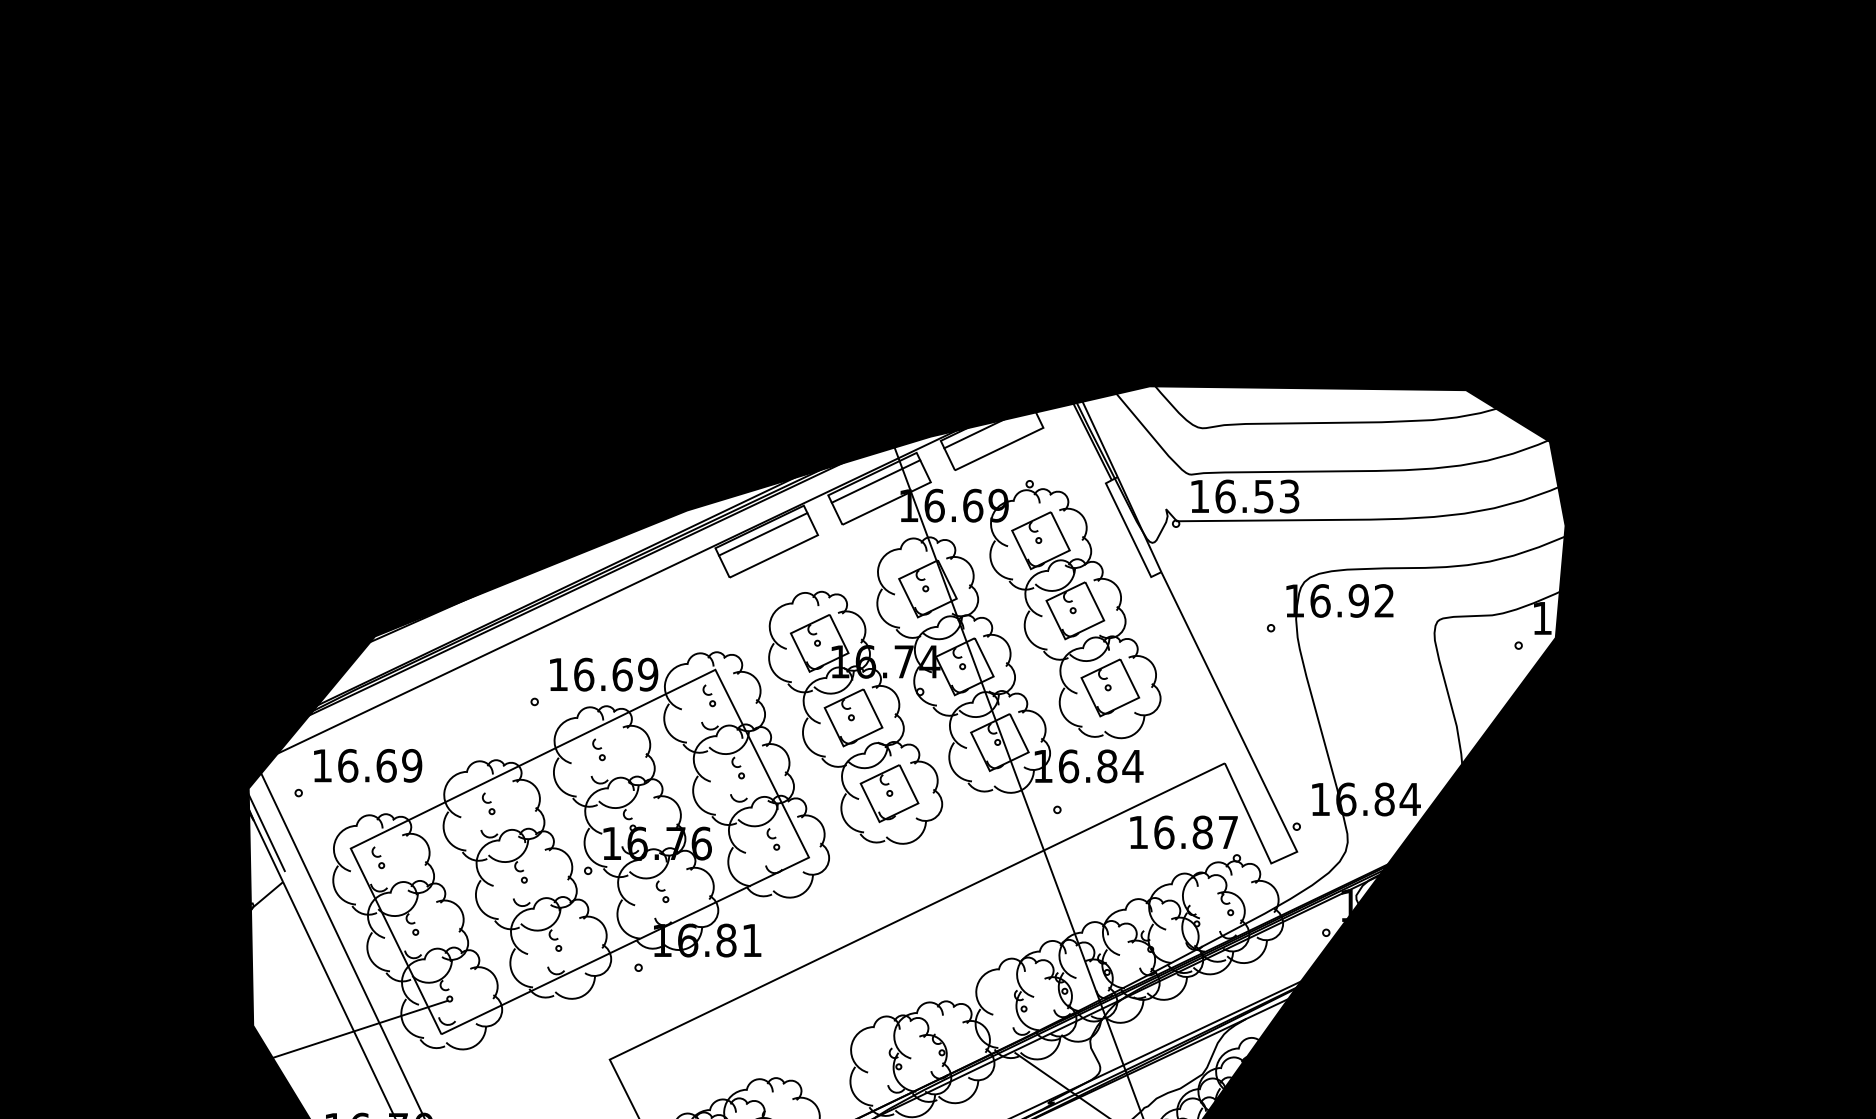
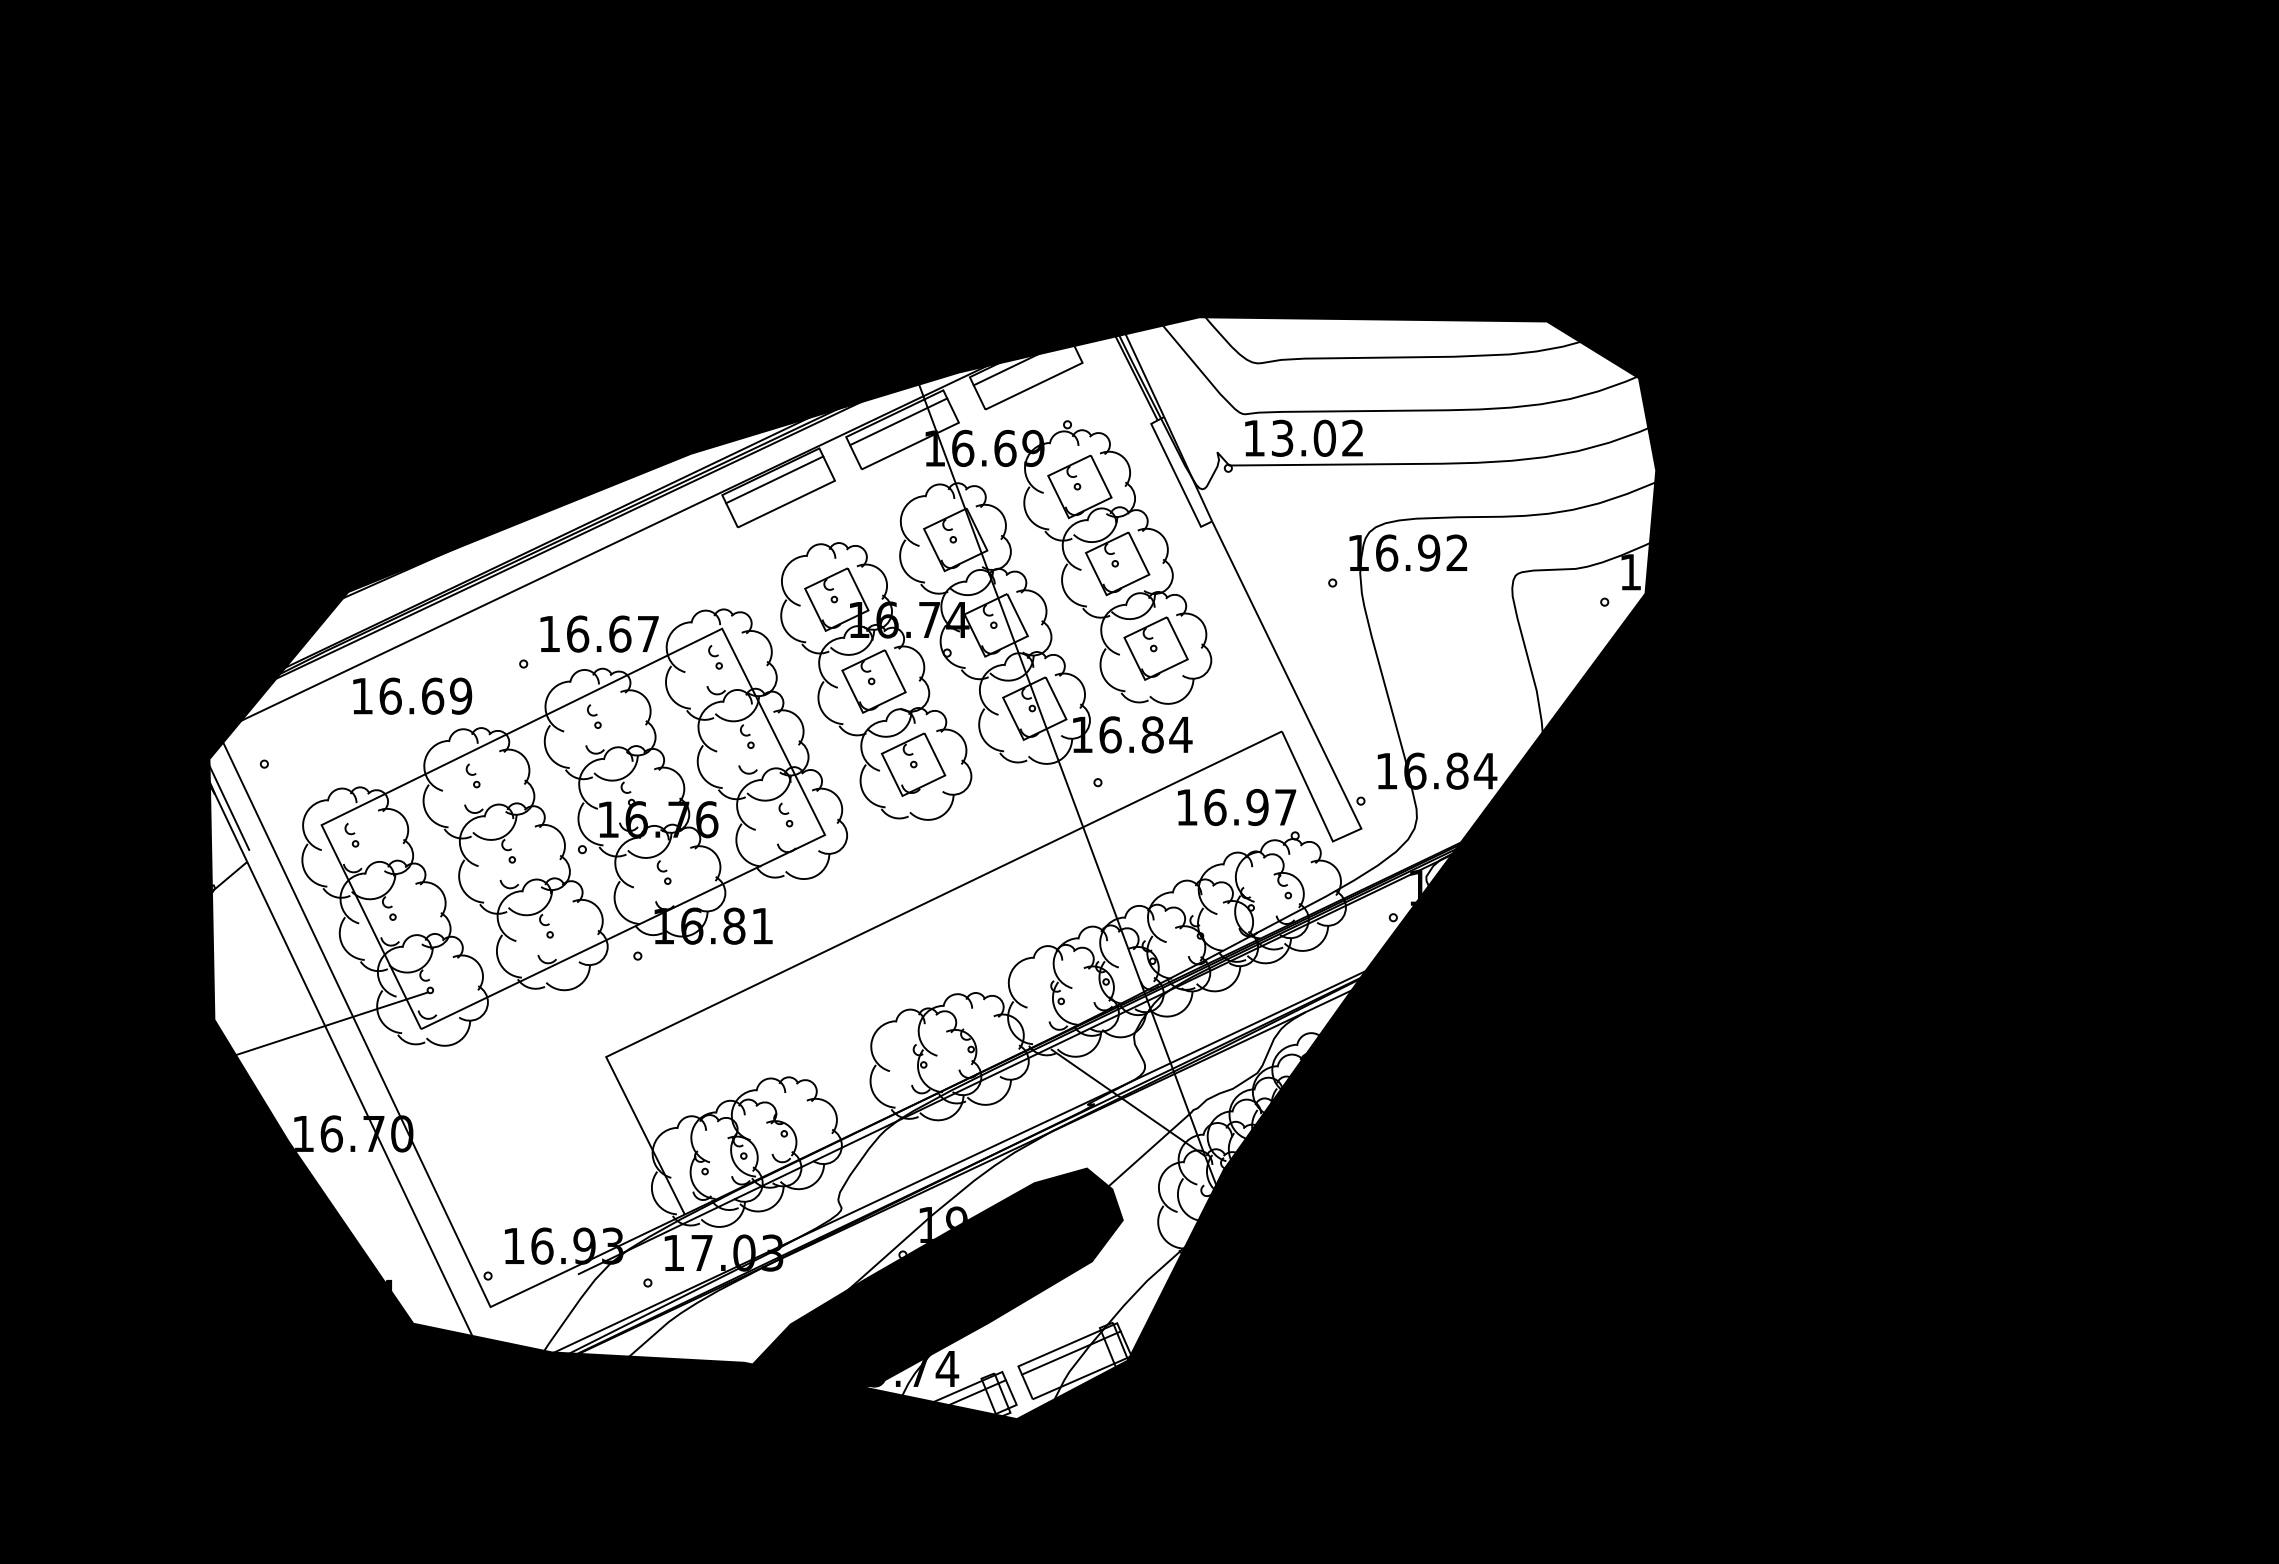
text: (1257, 495) -> (1317, 437), 16.53 -> 13.02
text: (648, 674) -> (648, 633), 16.69 -> 16.67
text: (367, 765) -> (412, 695), moved
text: (1202, 832) -> (1257, 807), 16.87 -> 16.97

